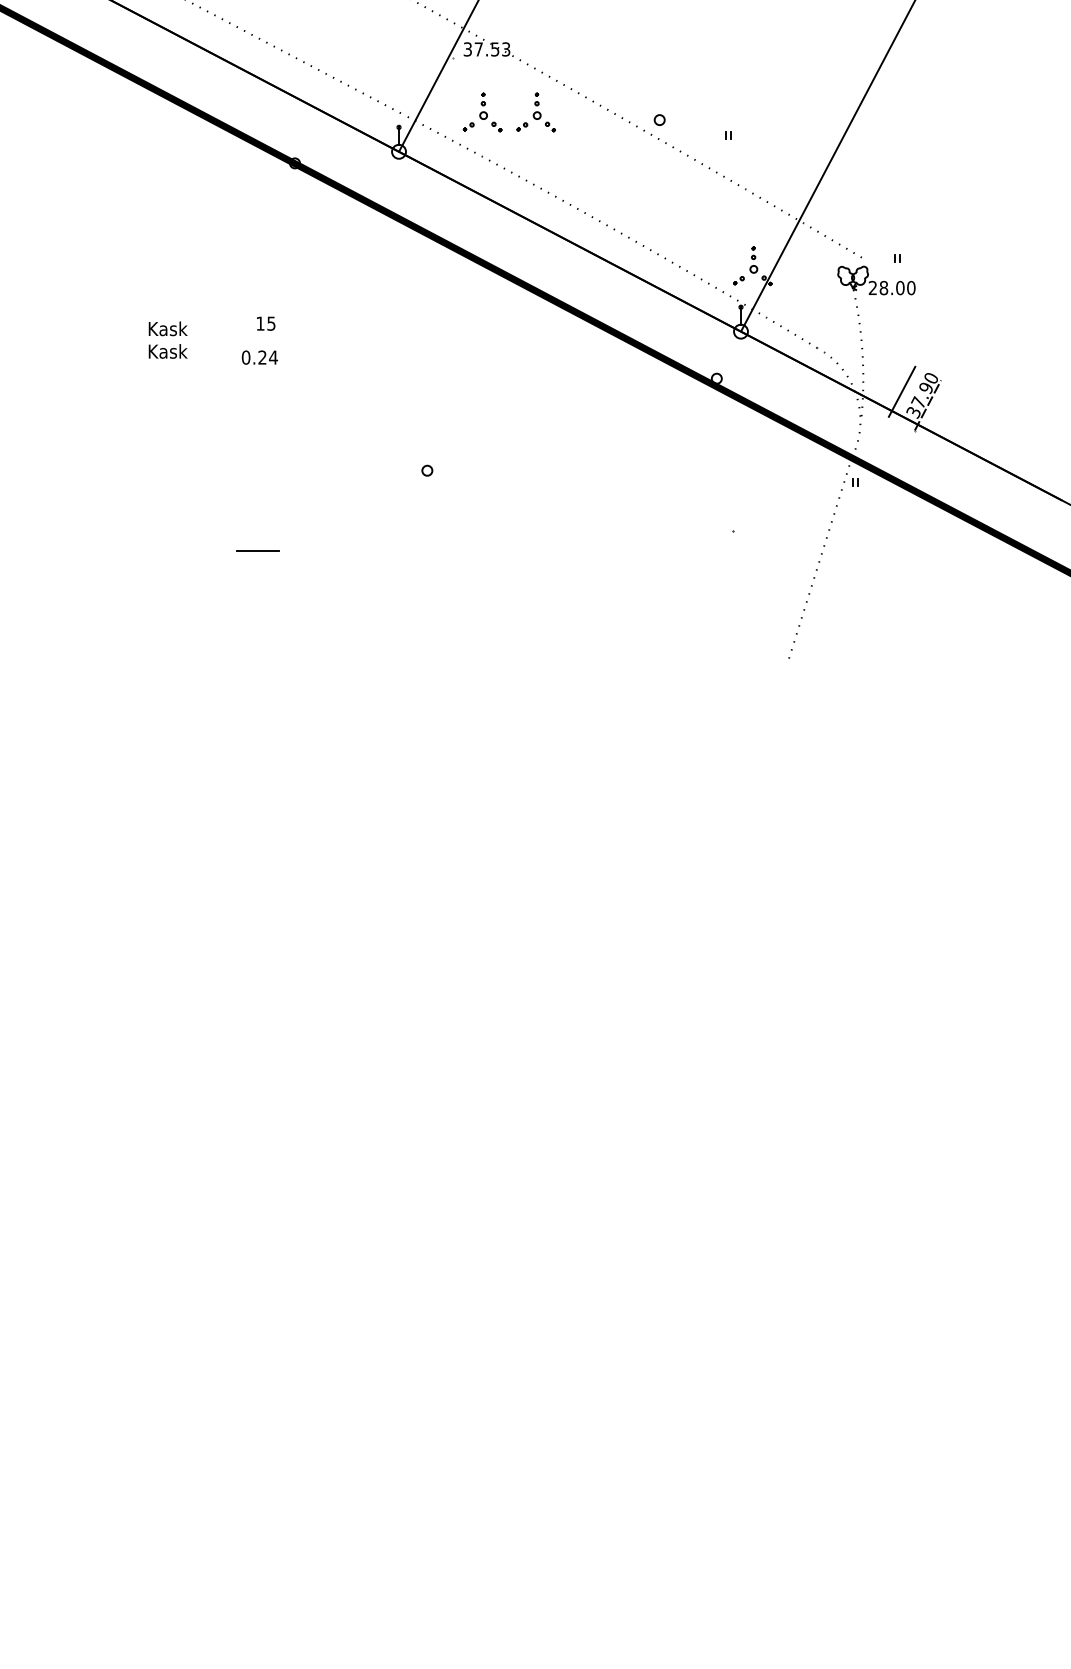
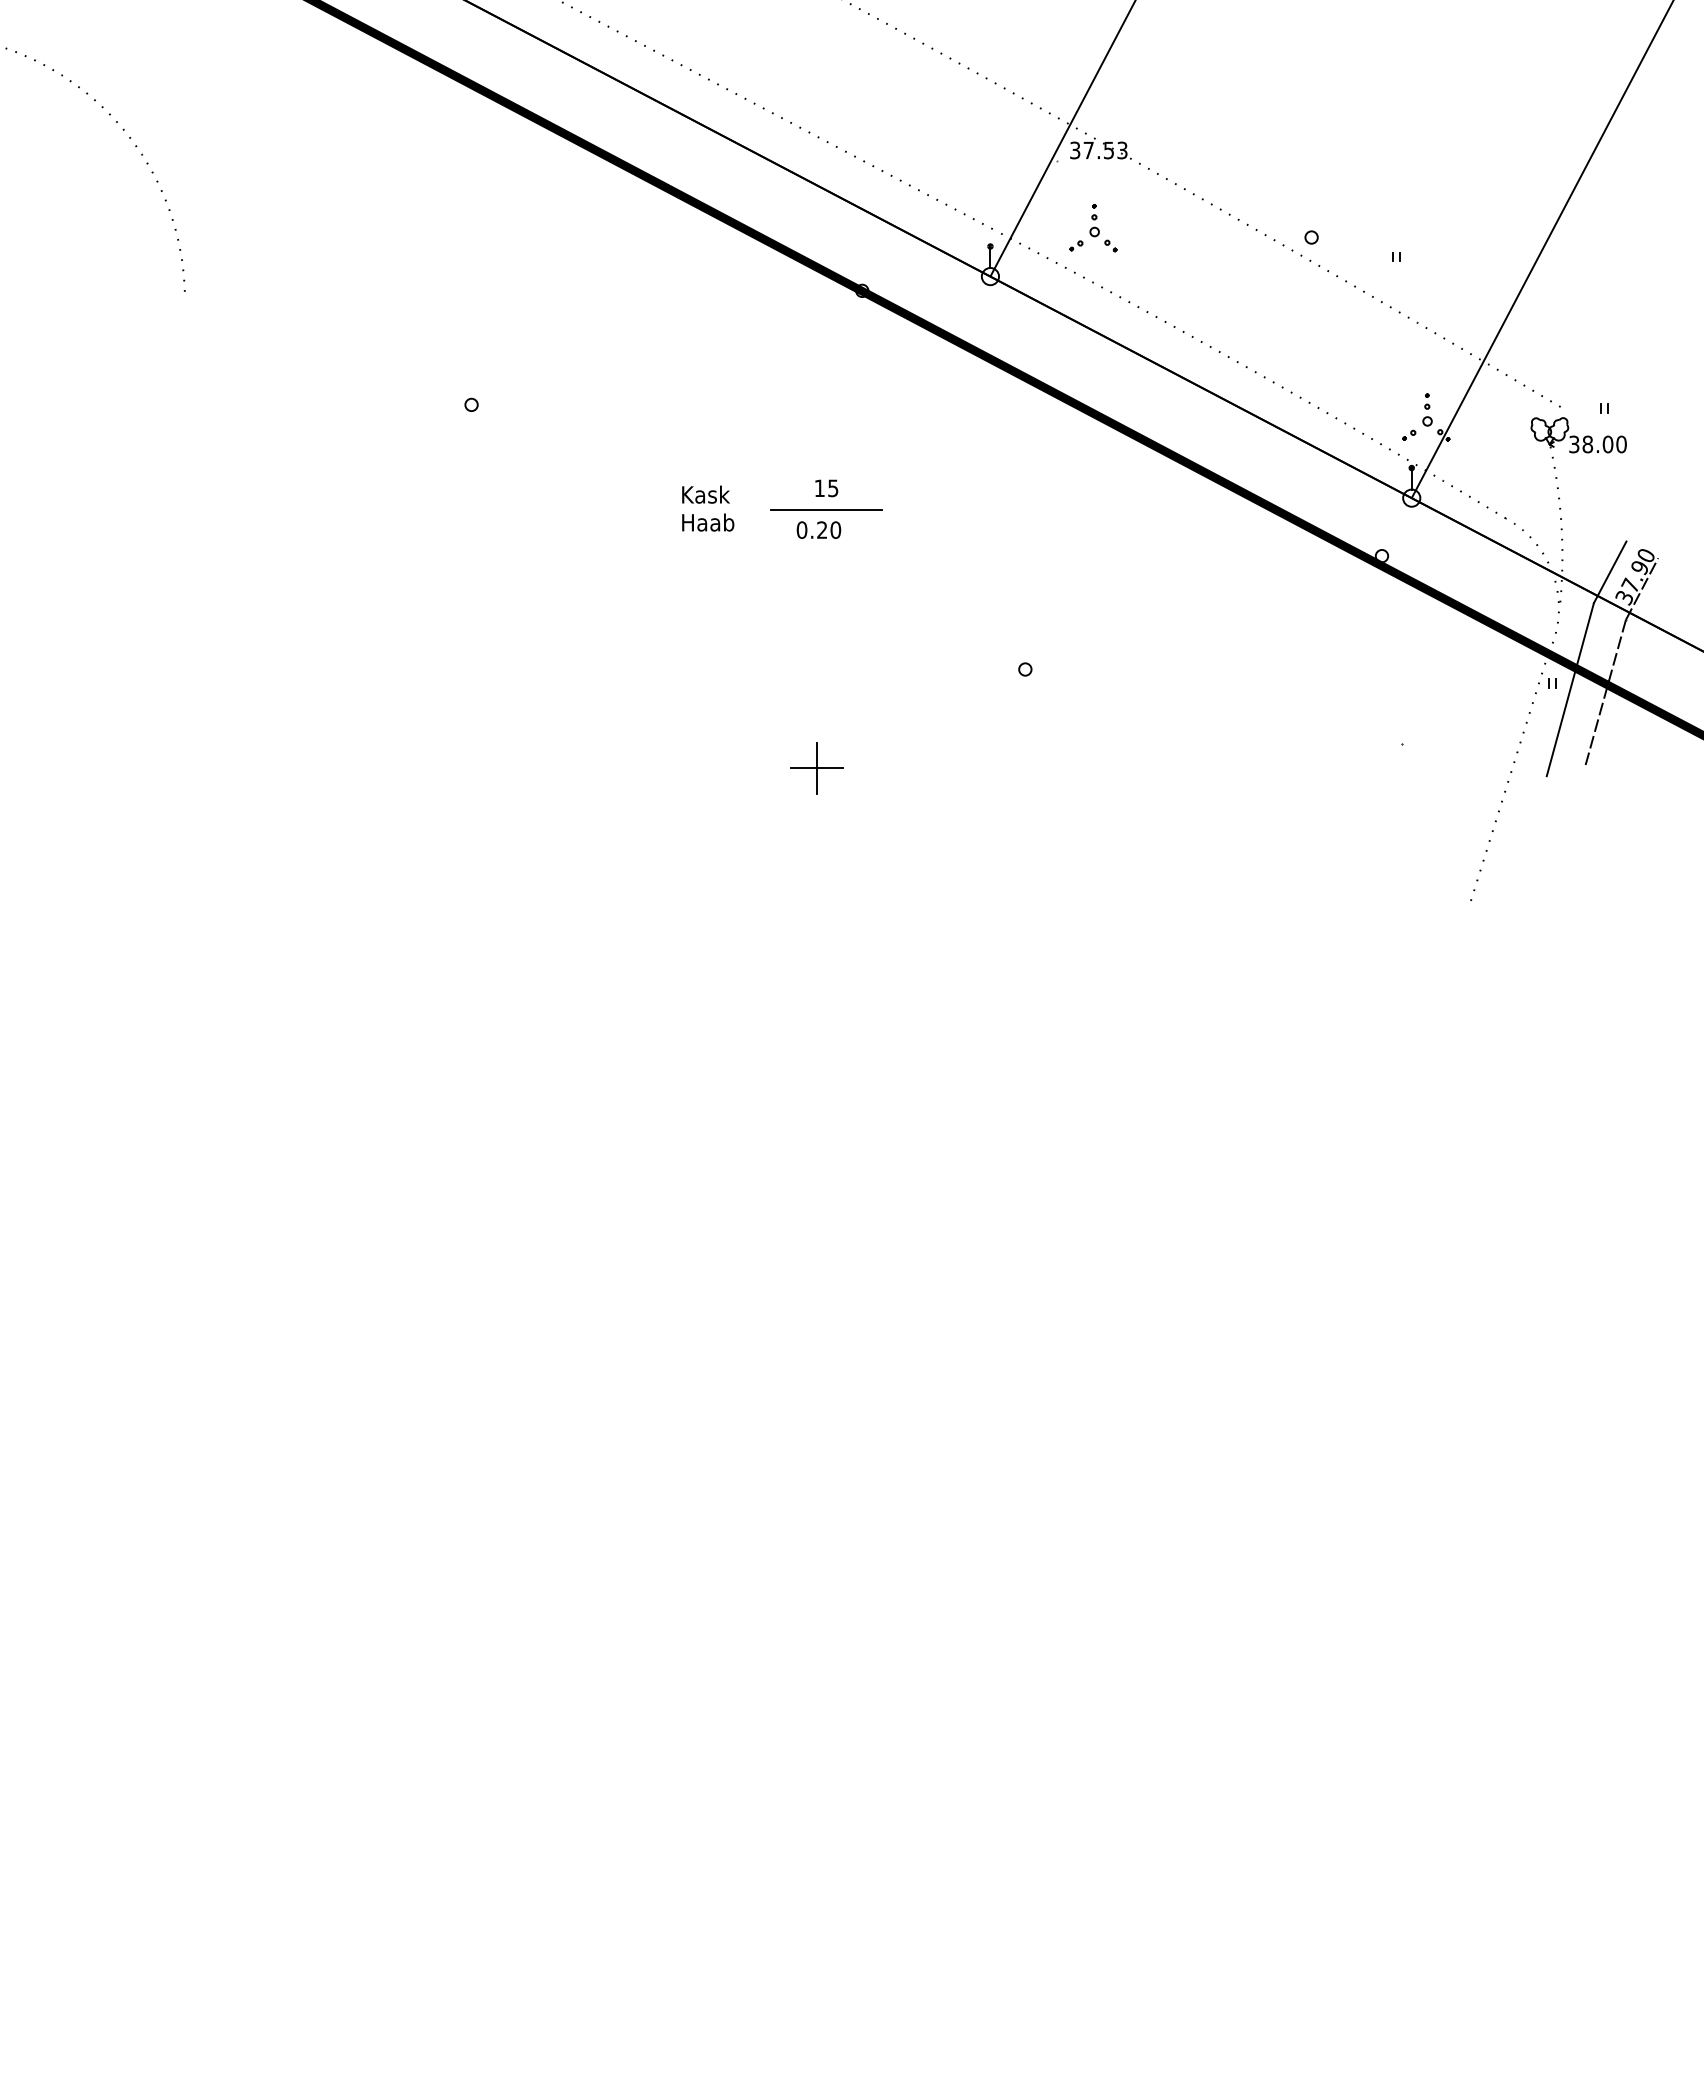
part: (536, 112) -> (1159, 228), removed
text: (873, 288) -> (1574, 444), 28.00 -> 38.00
line: (265, 340) -> (826, 509), added
text: (170, 351) -> (709, 522), Kask -> Haab
text: (273, 357) -> (835, 529), 0.24 -> 0.20
line: (869, 486) -> (1569, 689), added
line: (897, 490) -> (1604, 693), added
line: (258, 551) -> (817, 768), added

